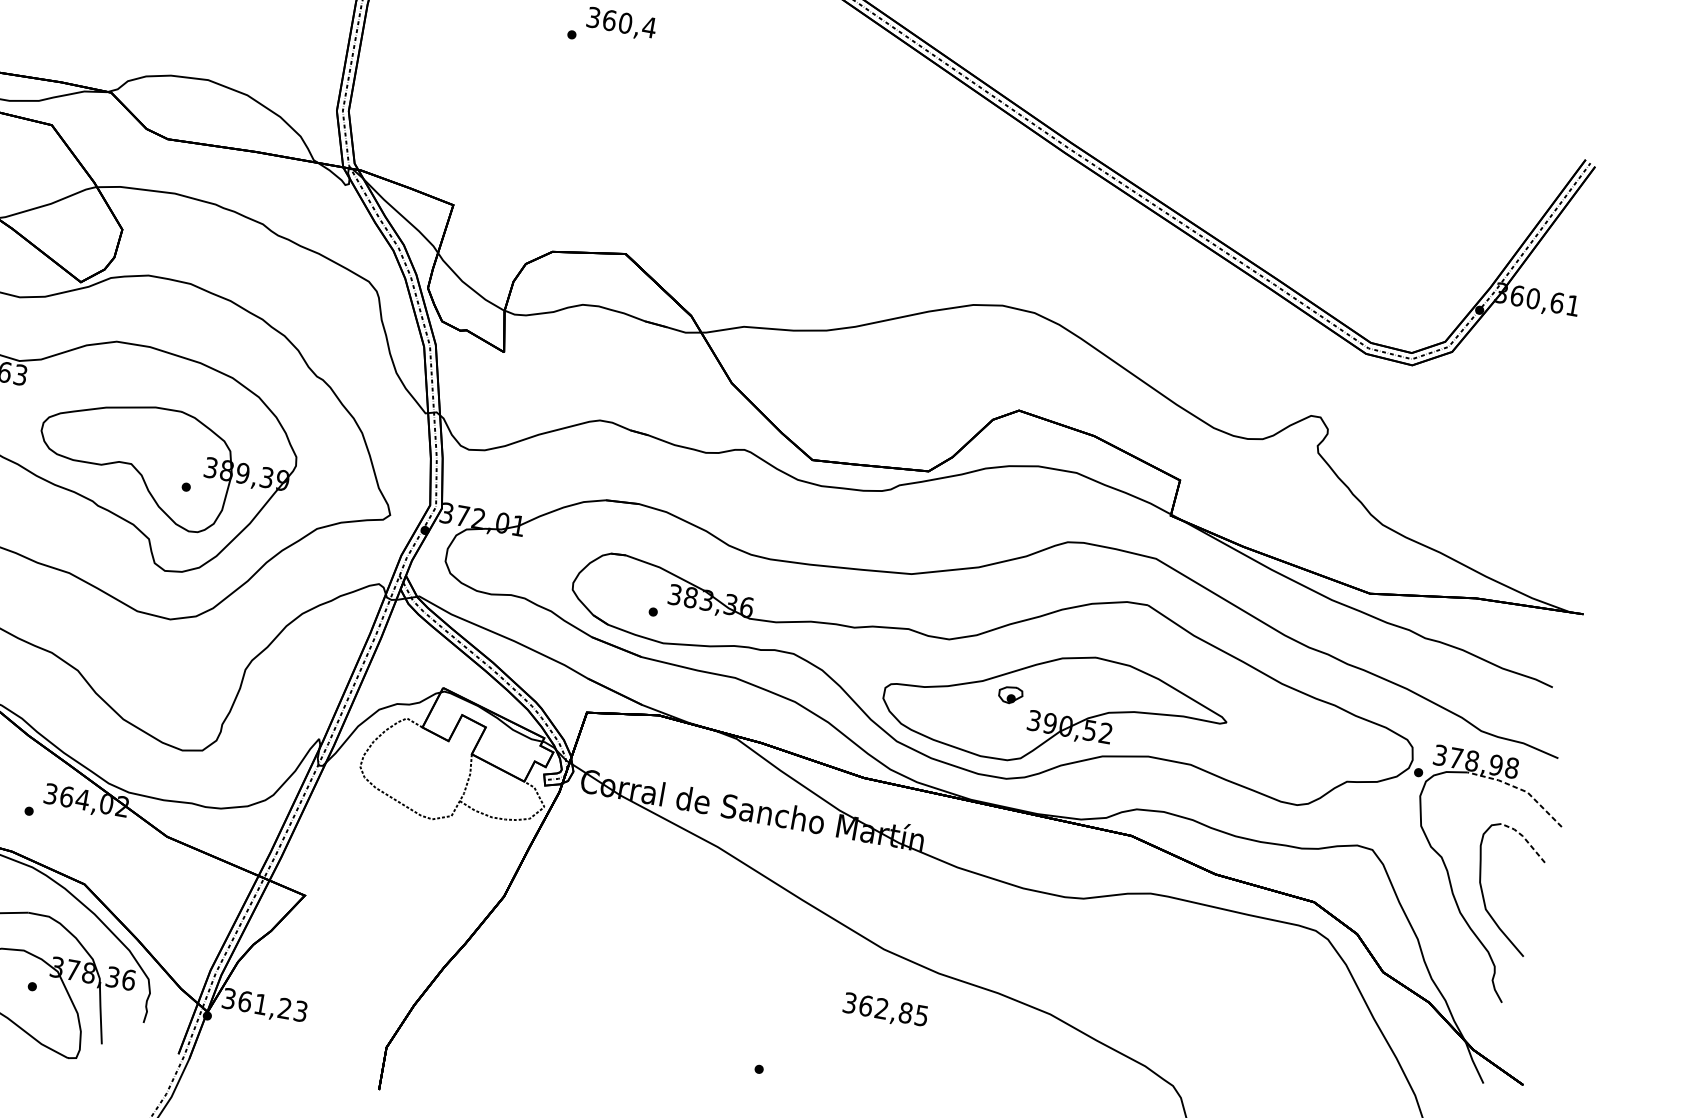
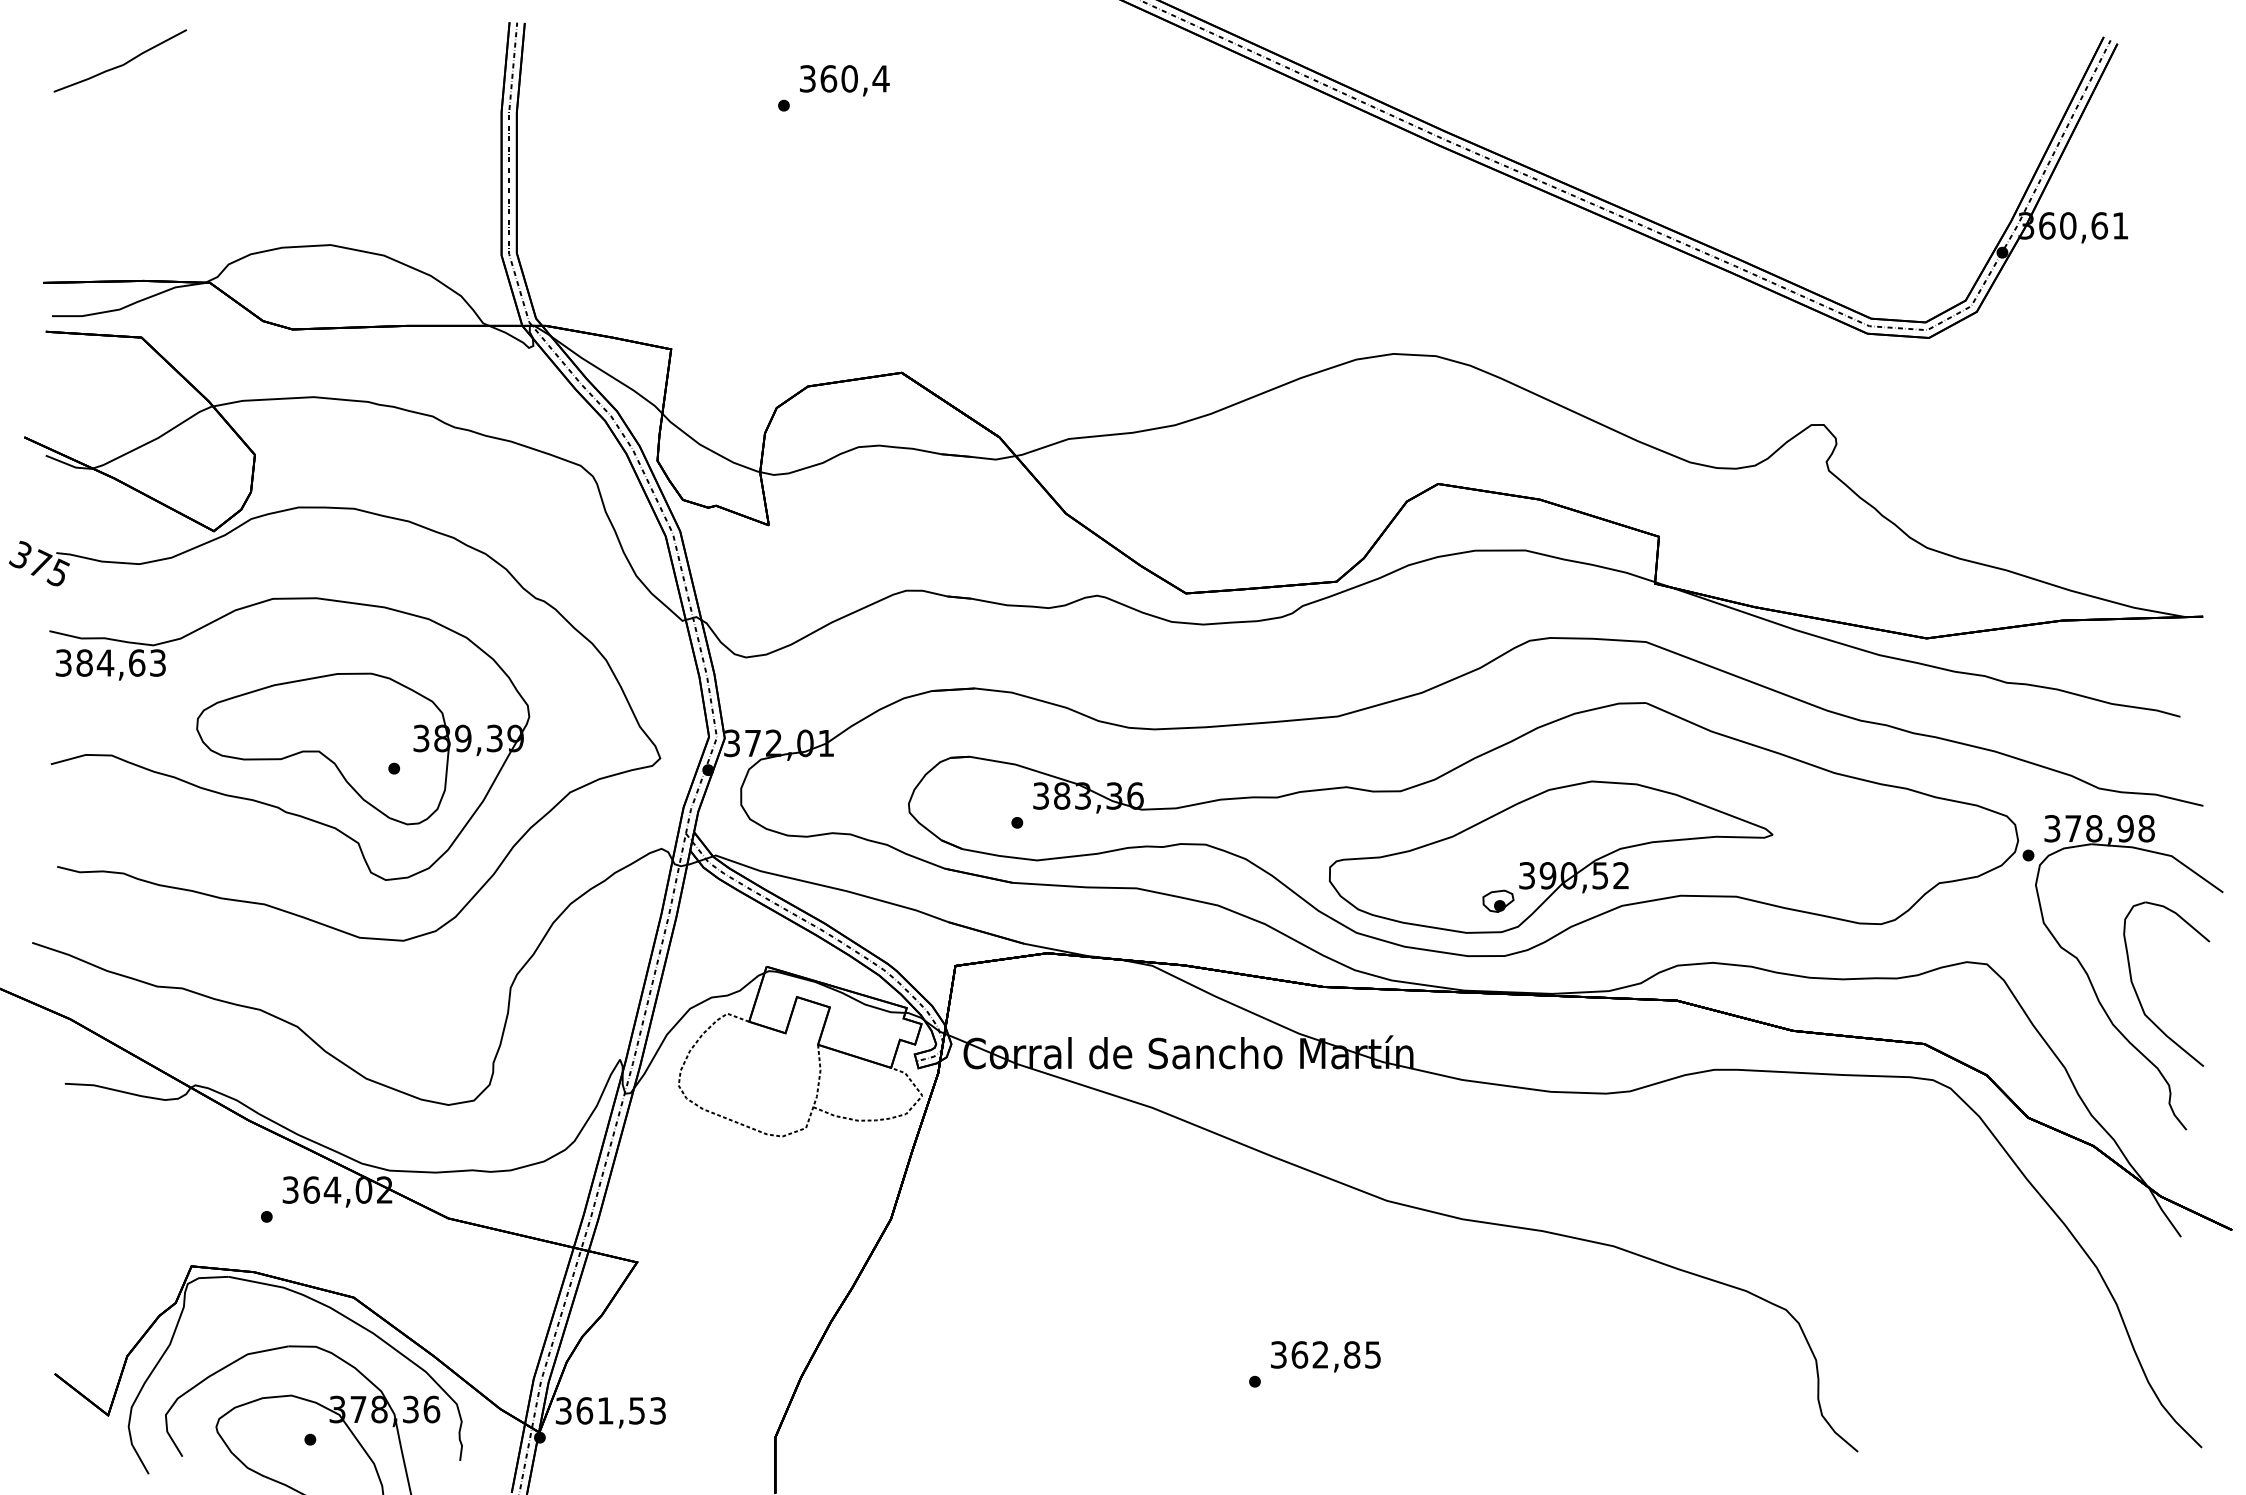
part: (1010, 694) -> (1498, 900), moved
line: (1520, 789) -> (2162, 853), dashed -> solid
line: (1525, 839) -> (2179, 916), dashed -> solid
text: (284, 1008) -> (636, 1410), 361,23 -> 361,53
text: (885, 1010) -> (1325, 1356), moved

